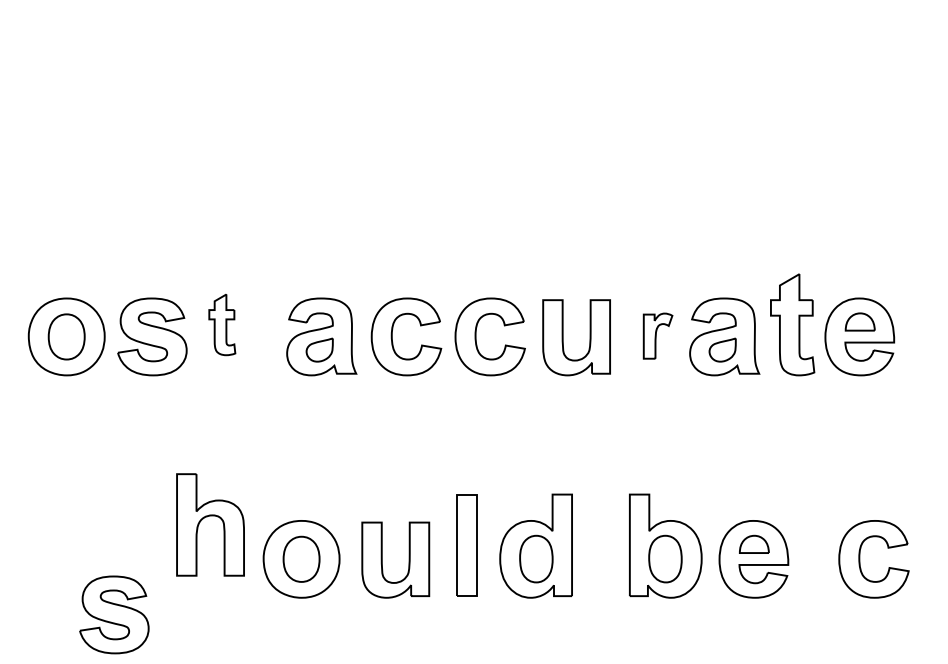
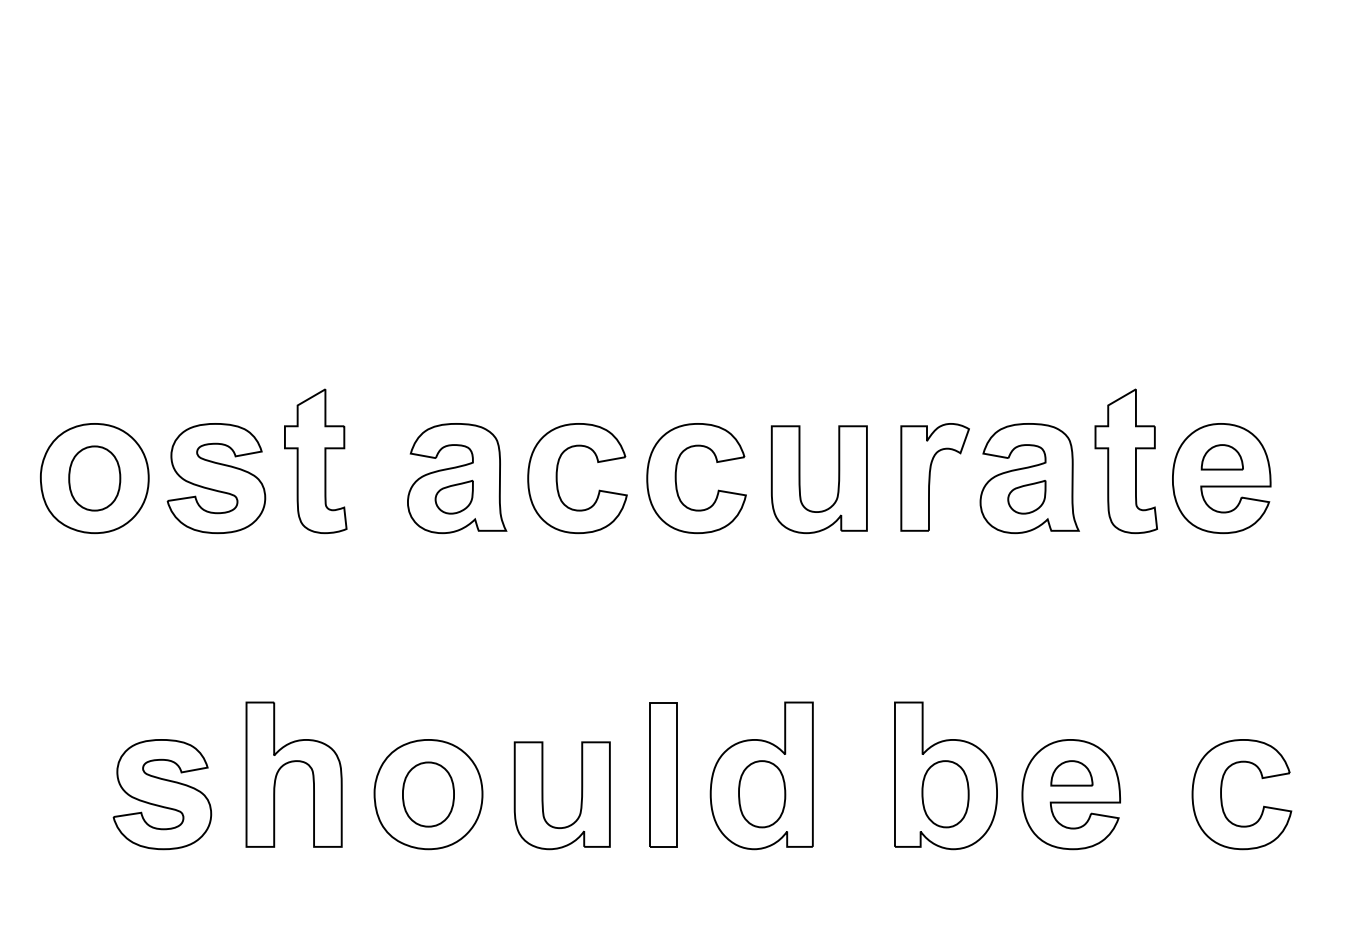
part: (222, 324) -> (315, 461), size x1.67
part: (657, 336) -> (934, 477), size x1.67
part: (207, 517) -> (289, 763), moved
part: (114, 614) -> (162, 794), moved

